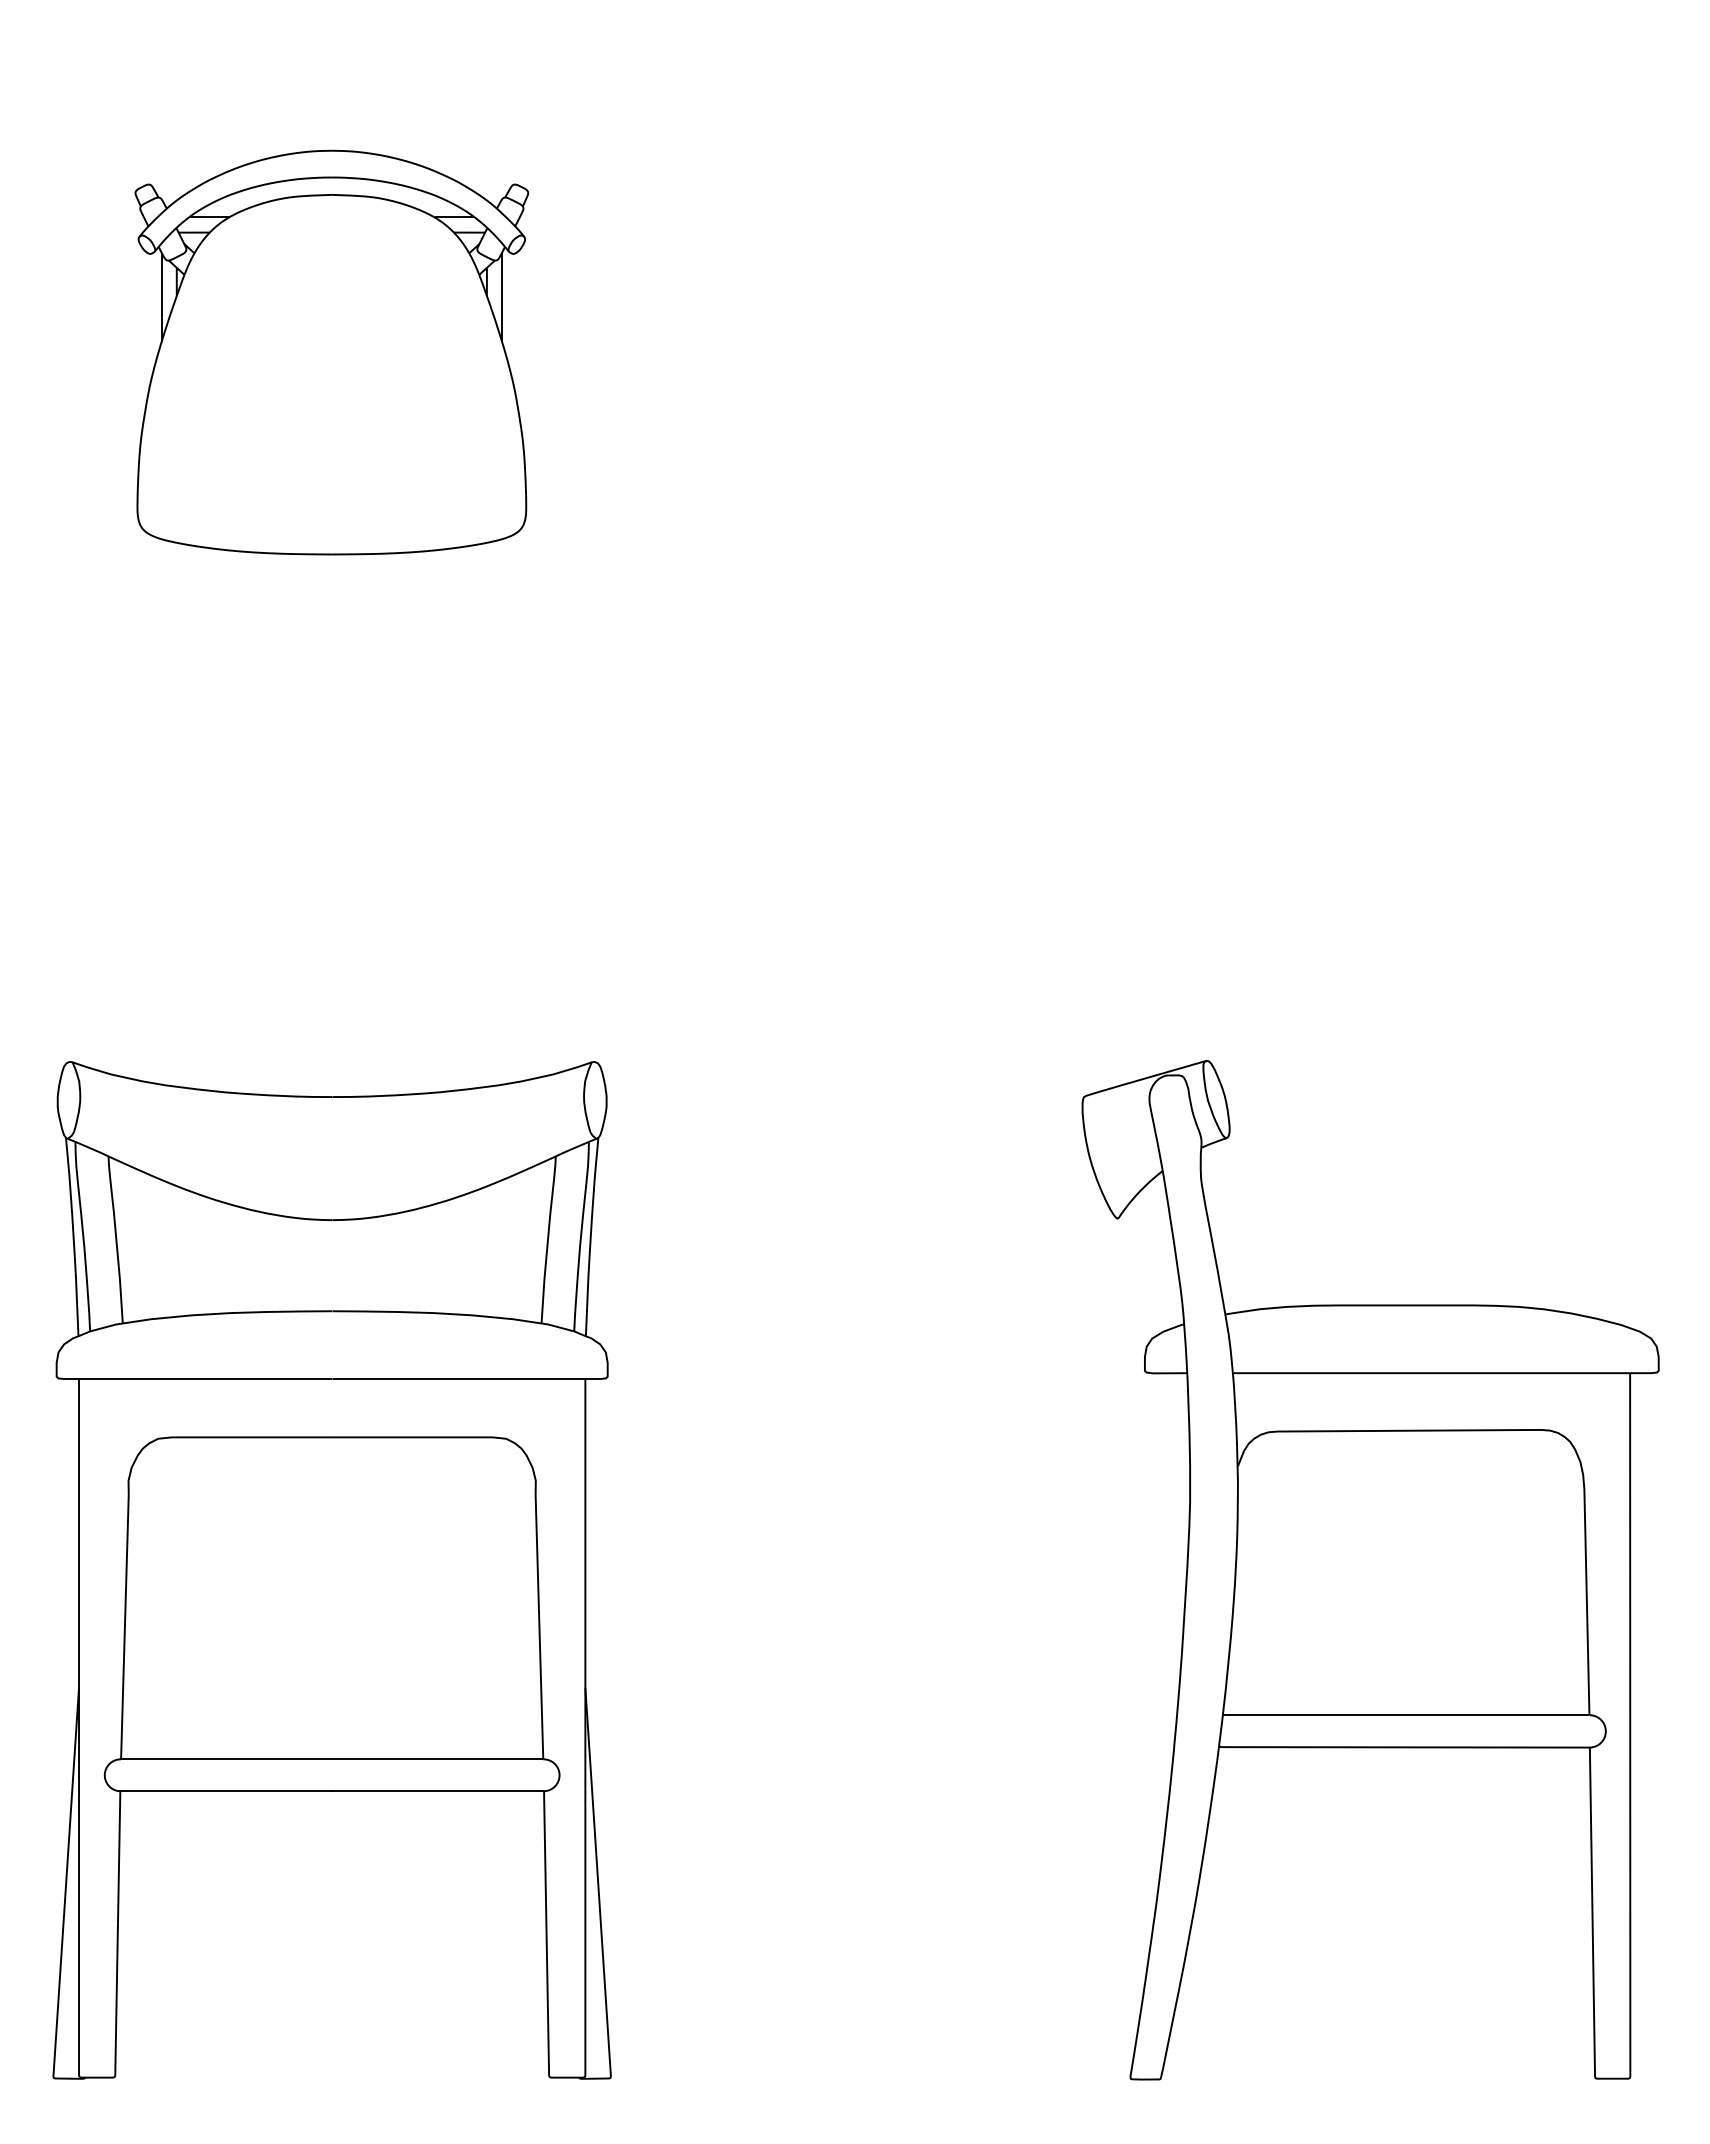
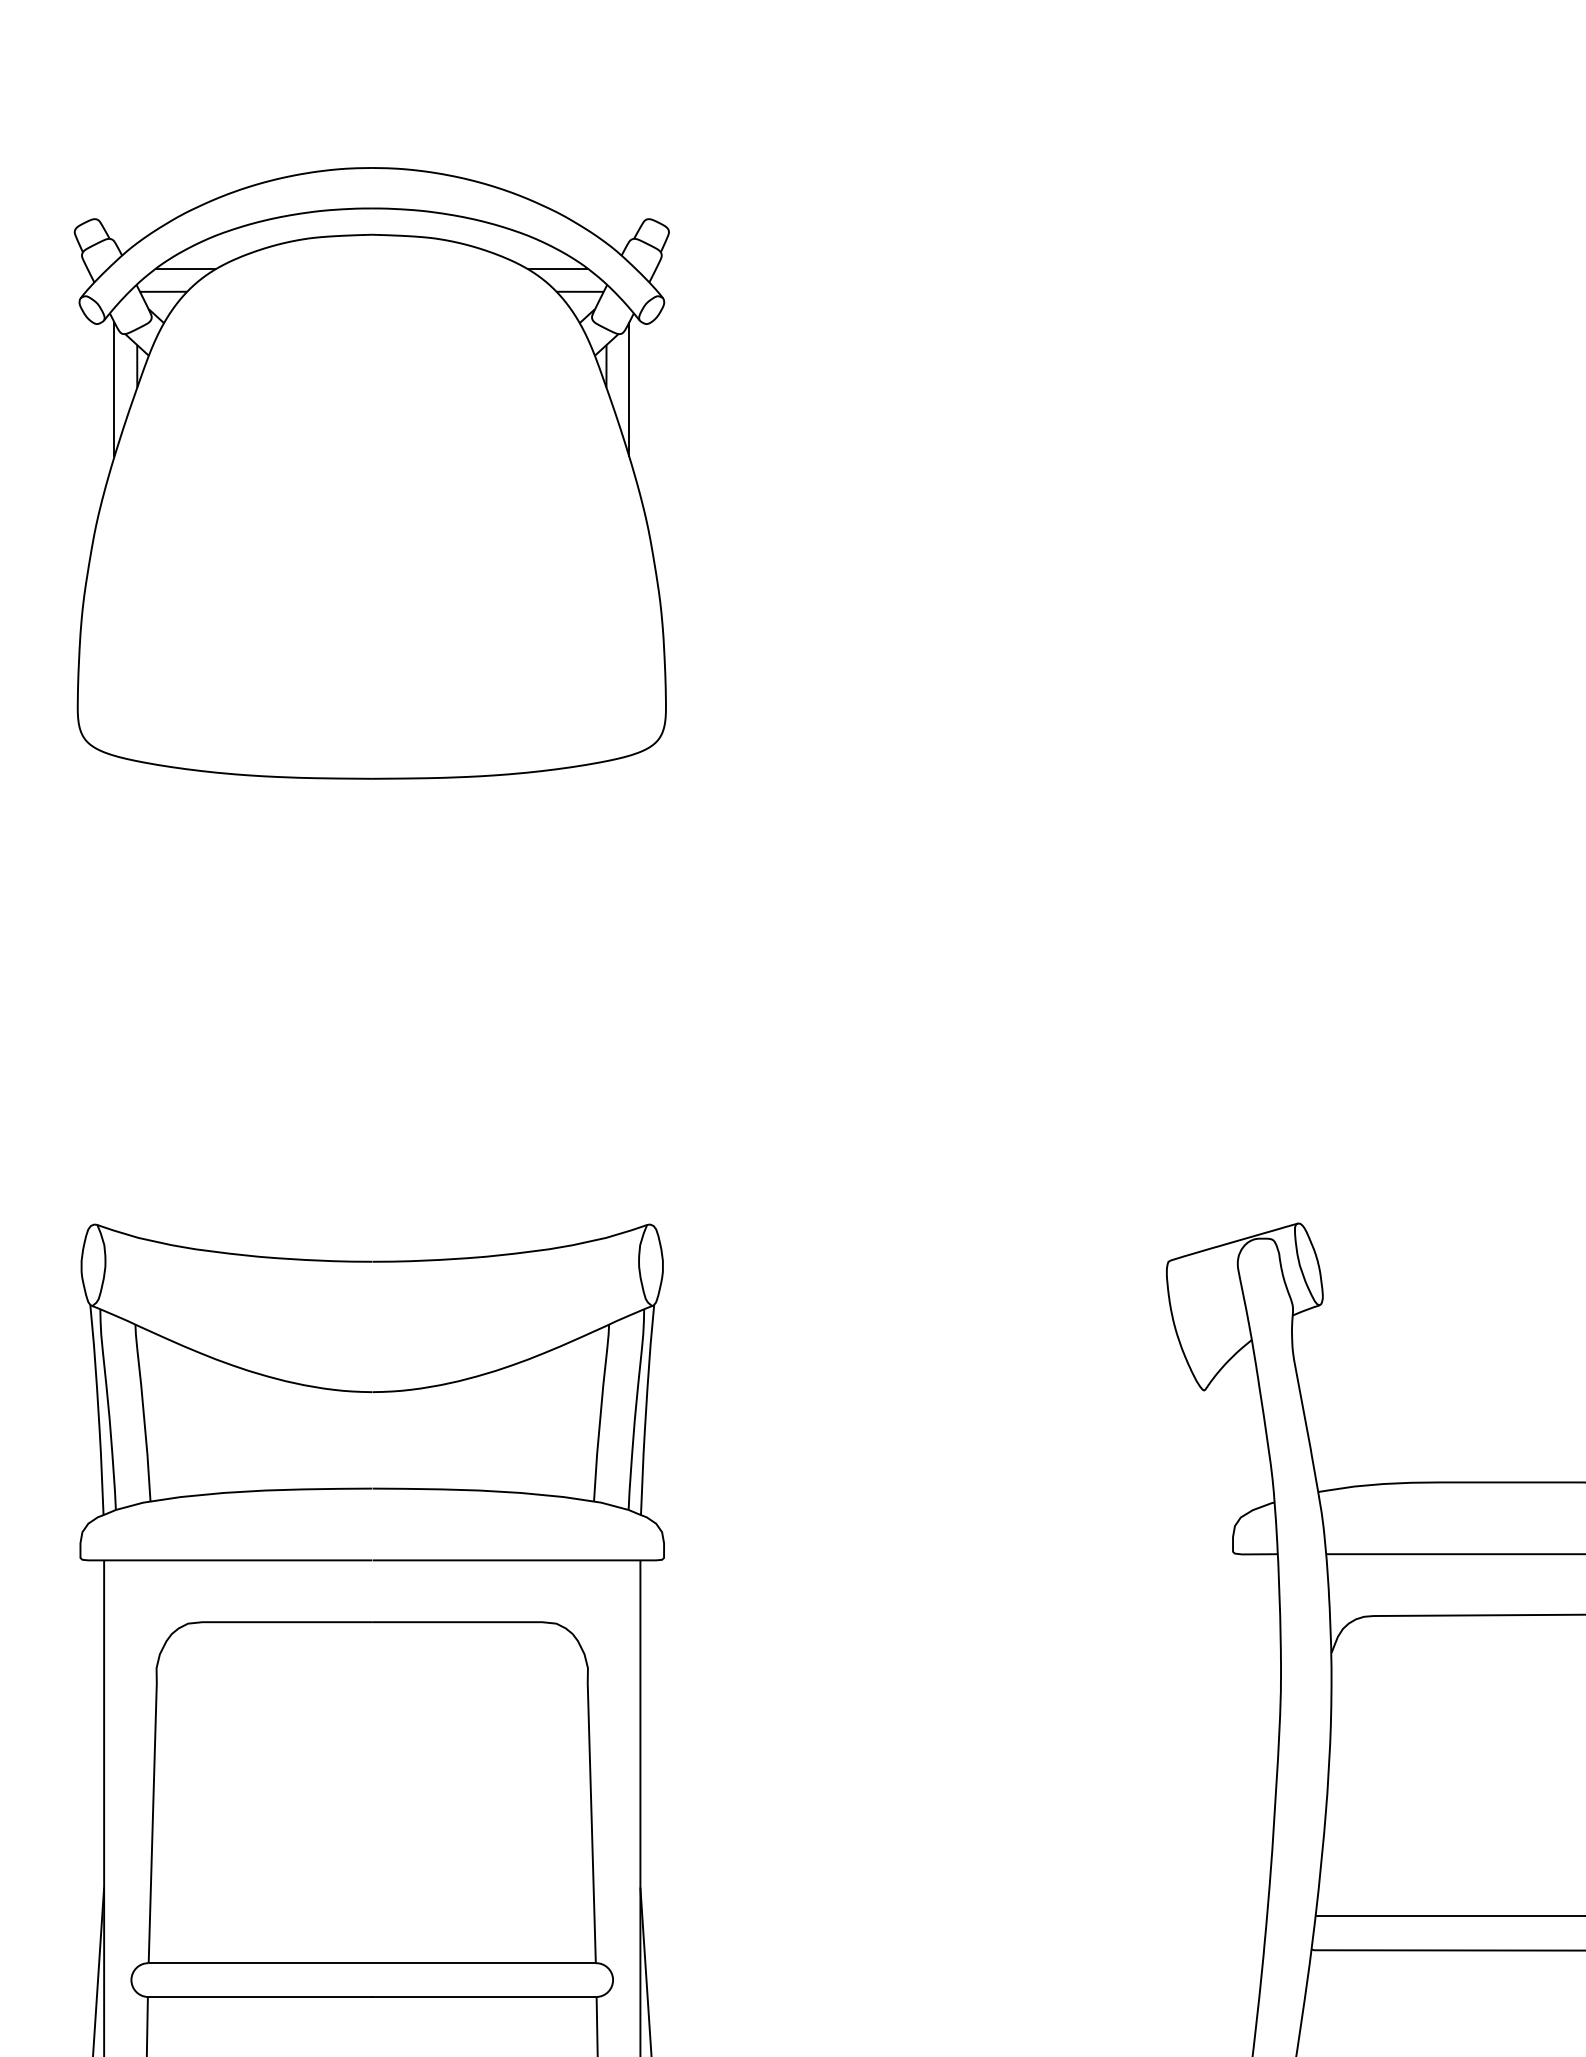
part: (331, 352) -> (371, 473), size x1.43

